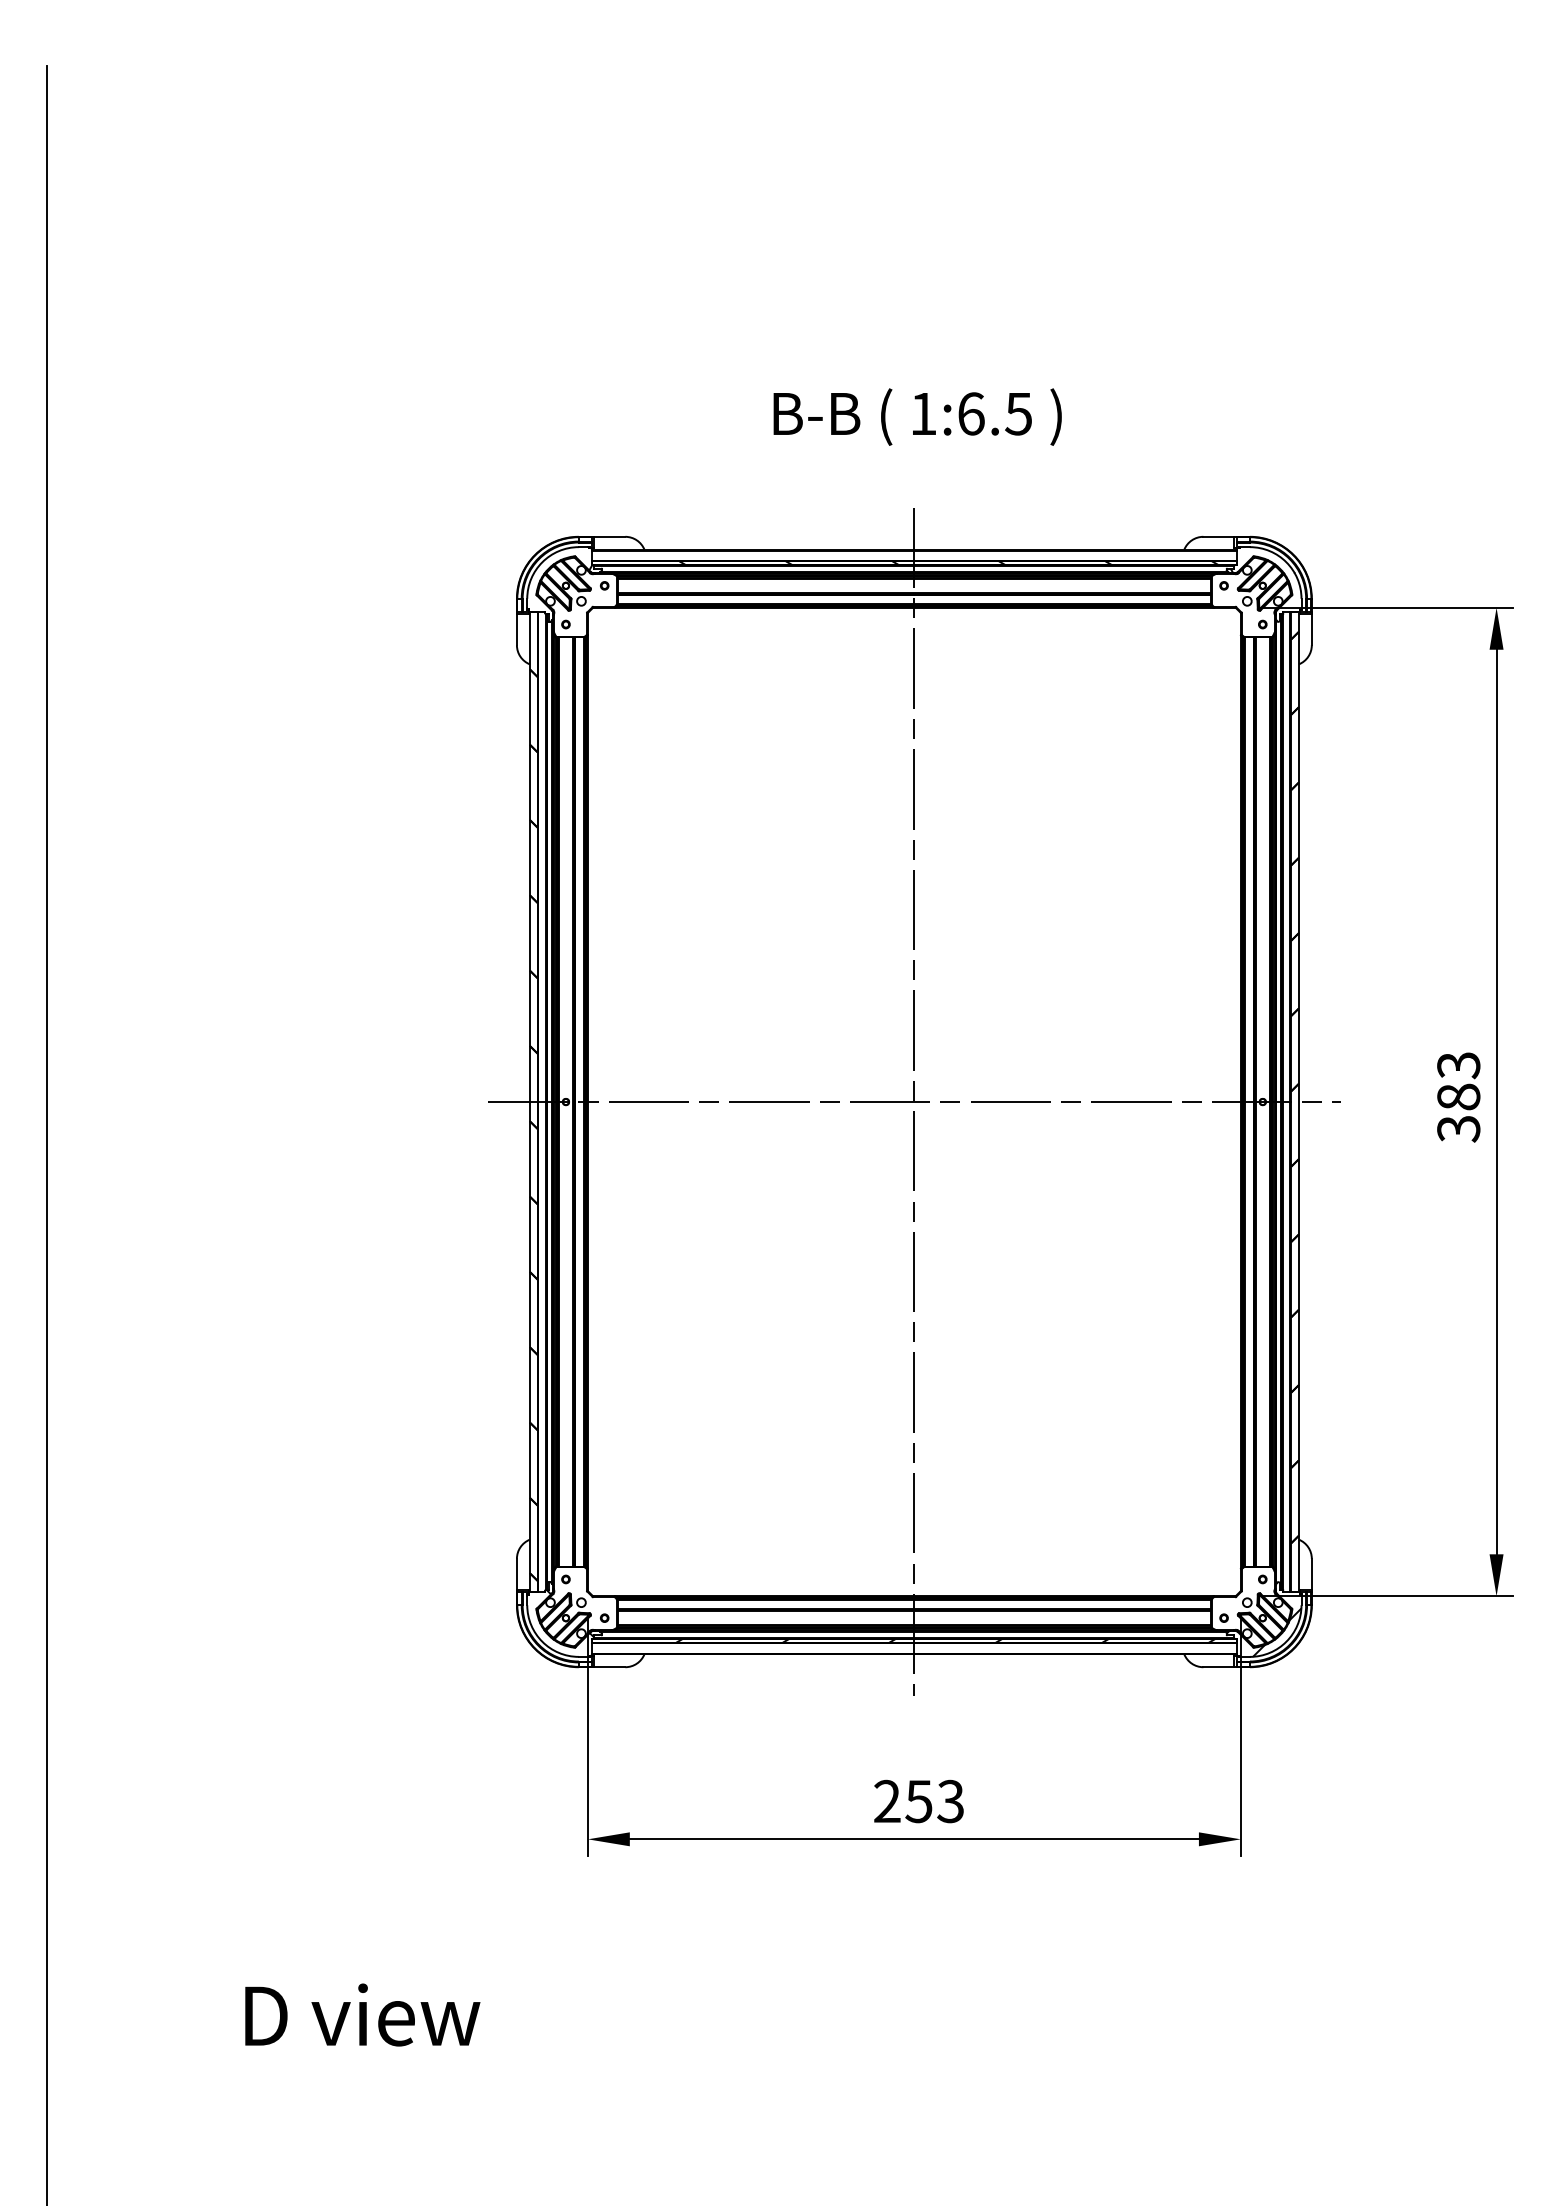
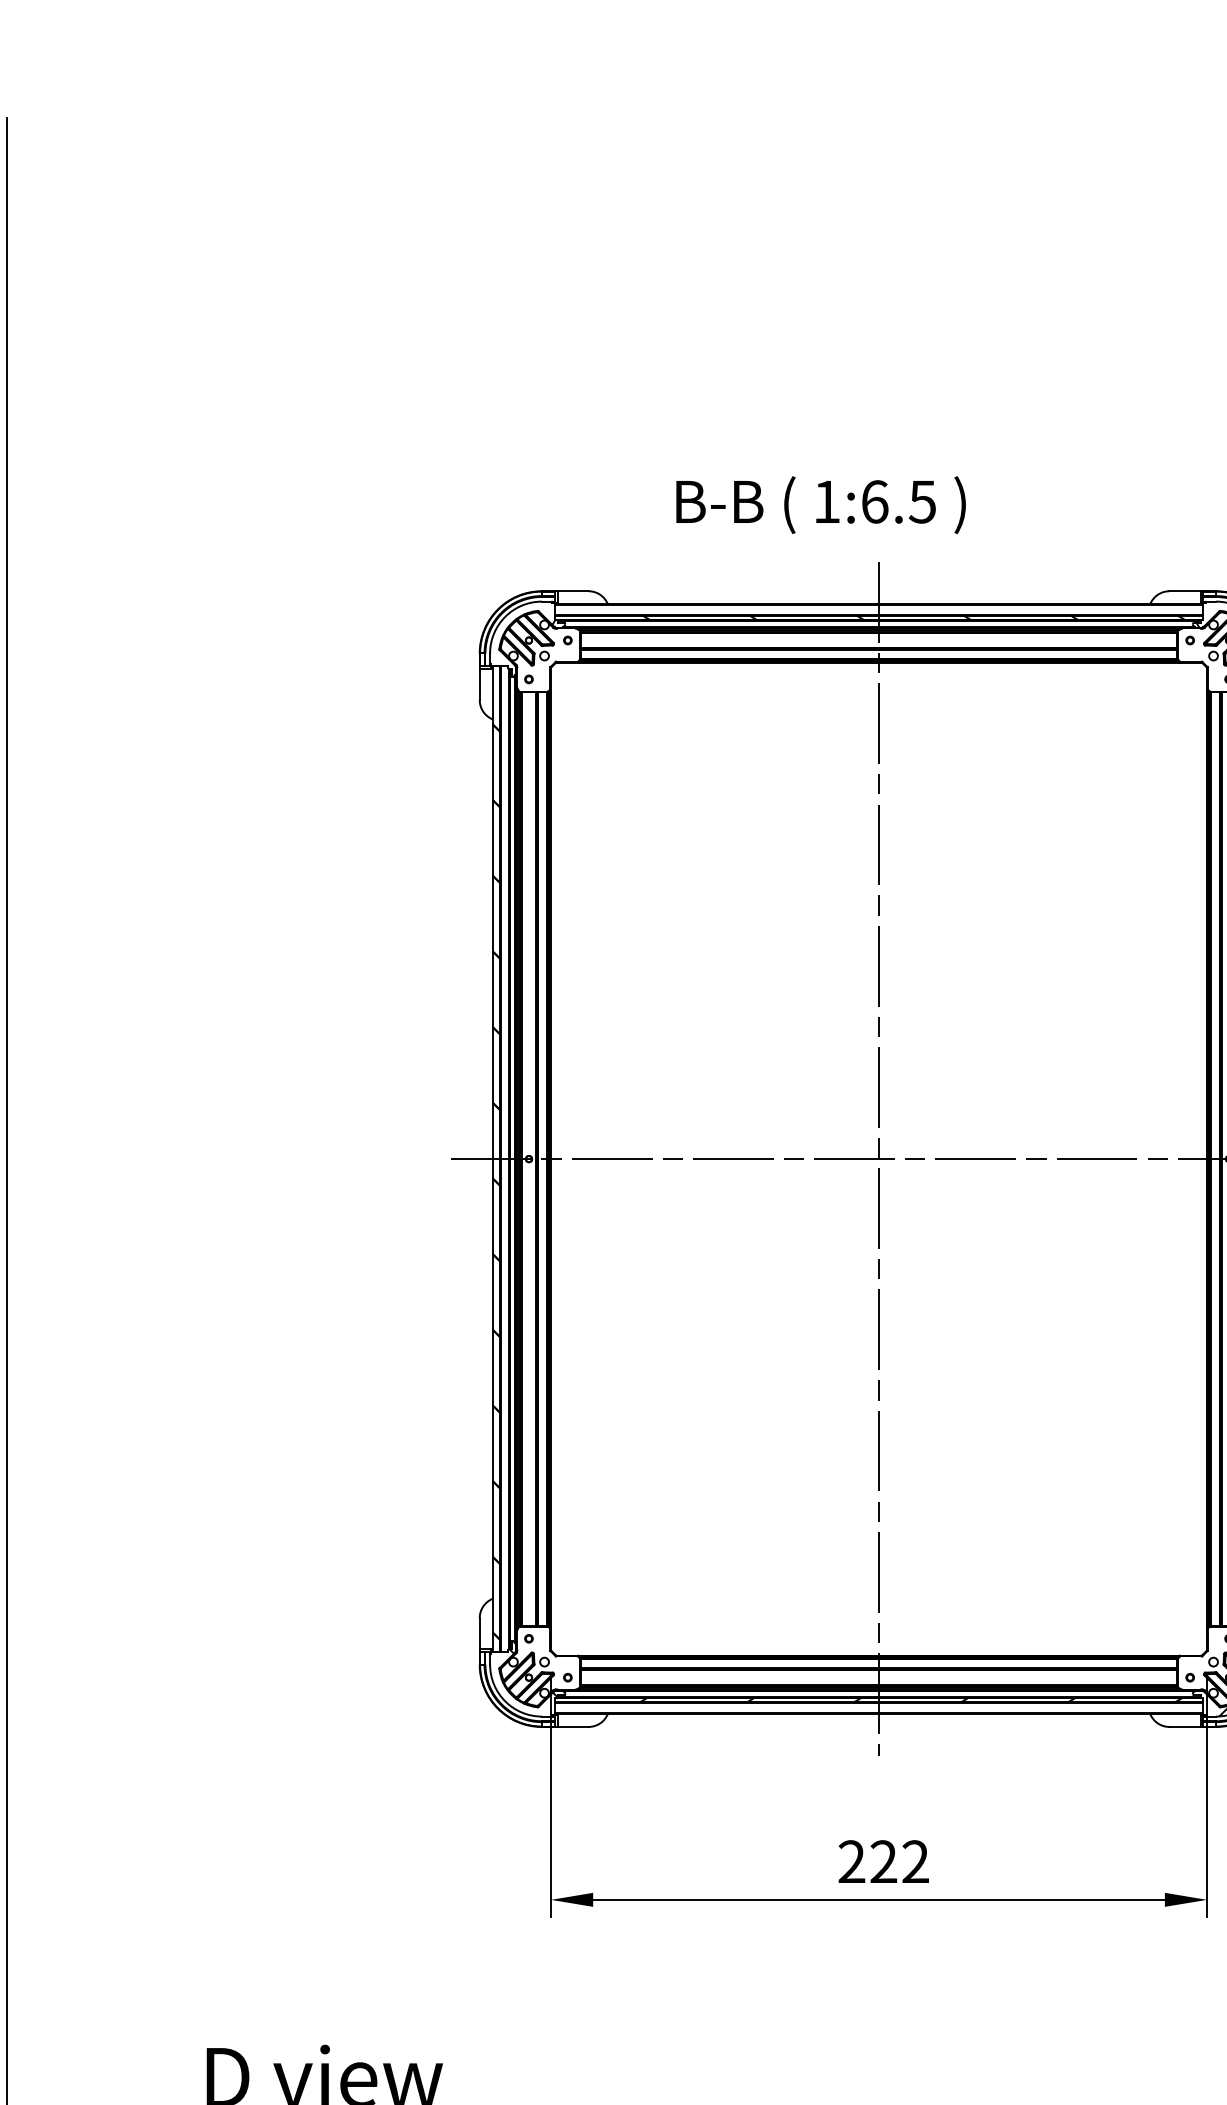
text: (917, 416) -> (820, 504), moved
text: (934, 1801) -> (899, 1861), 253 -> 222

